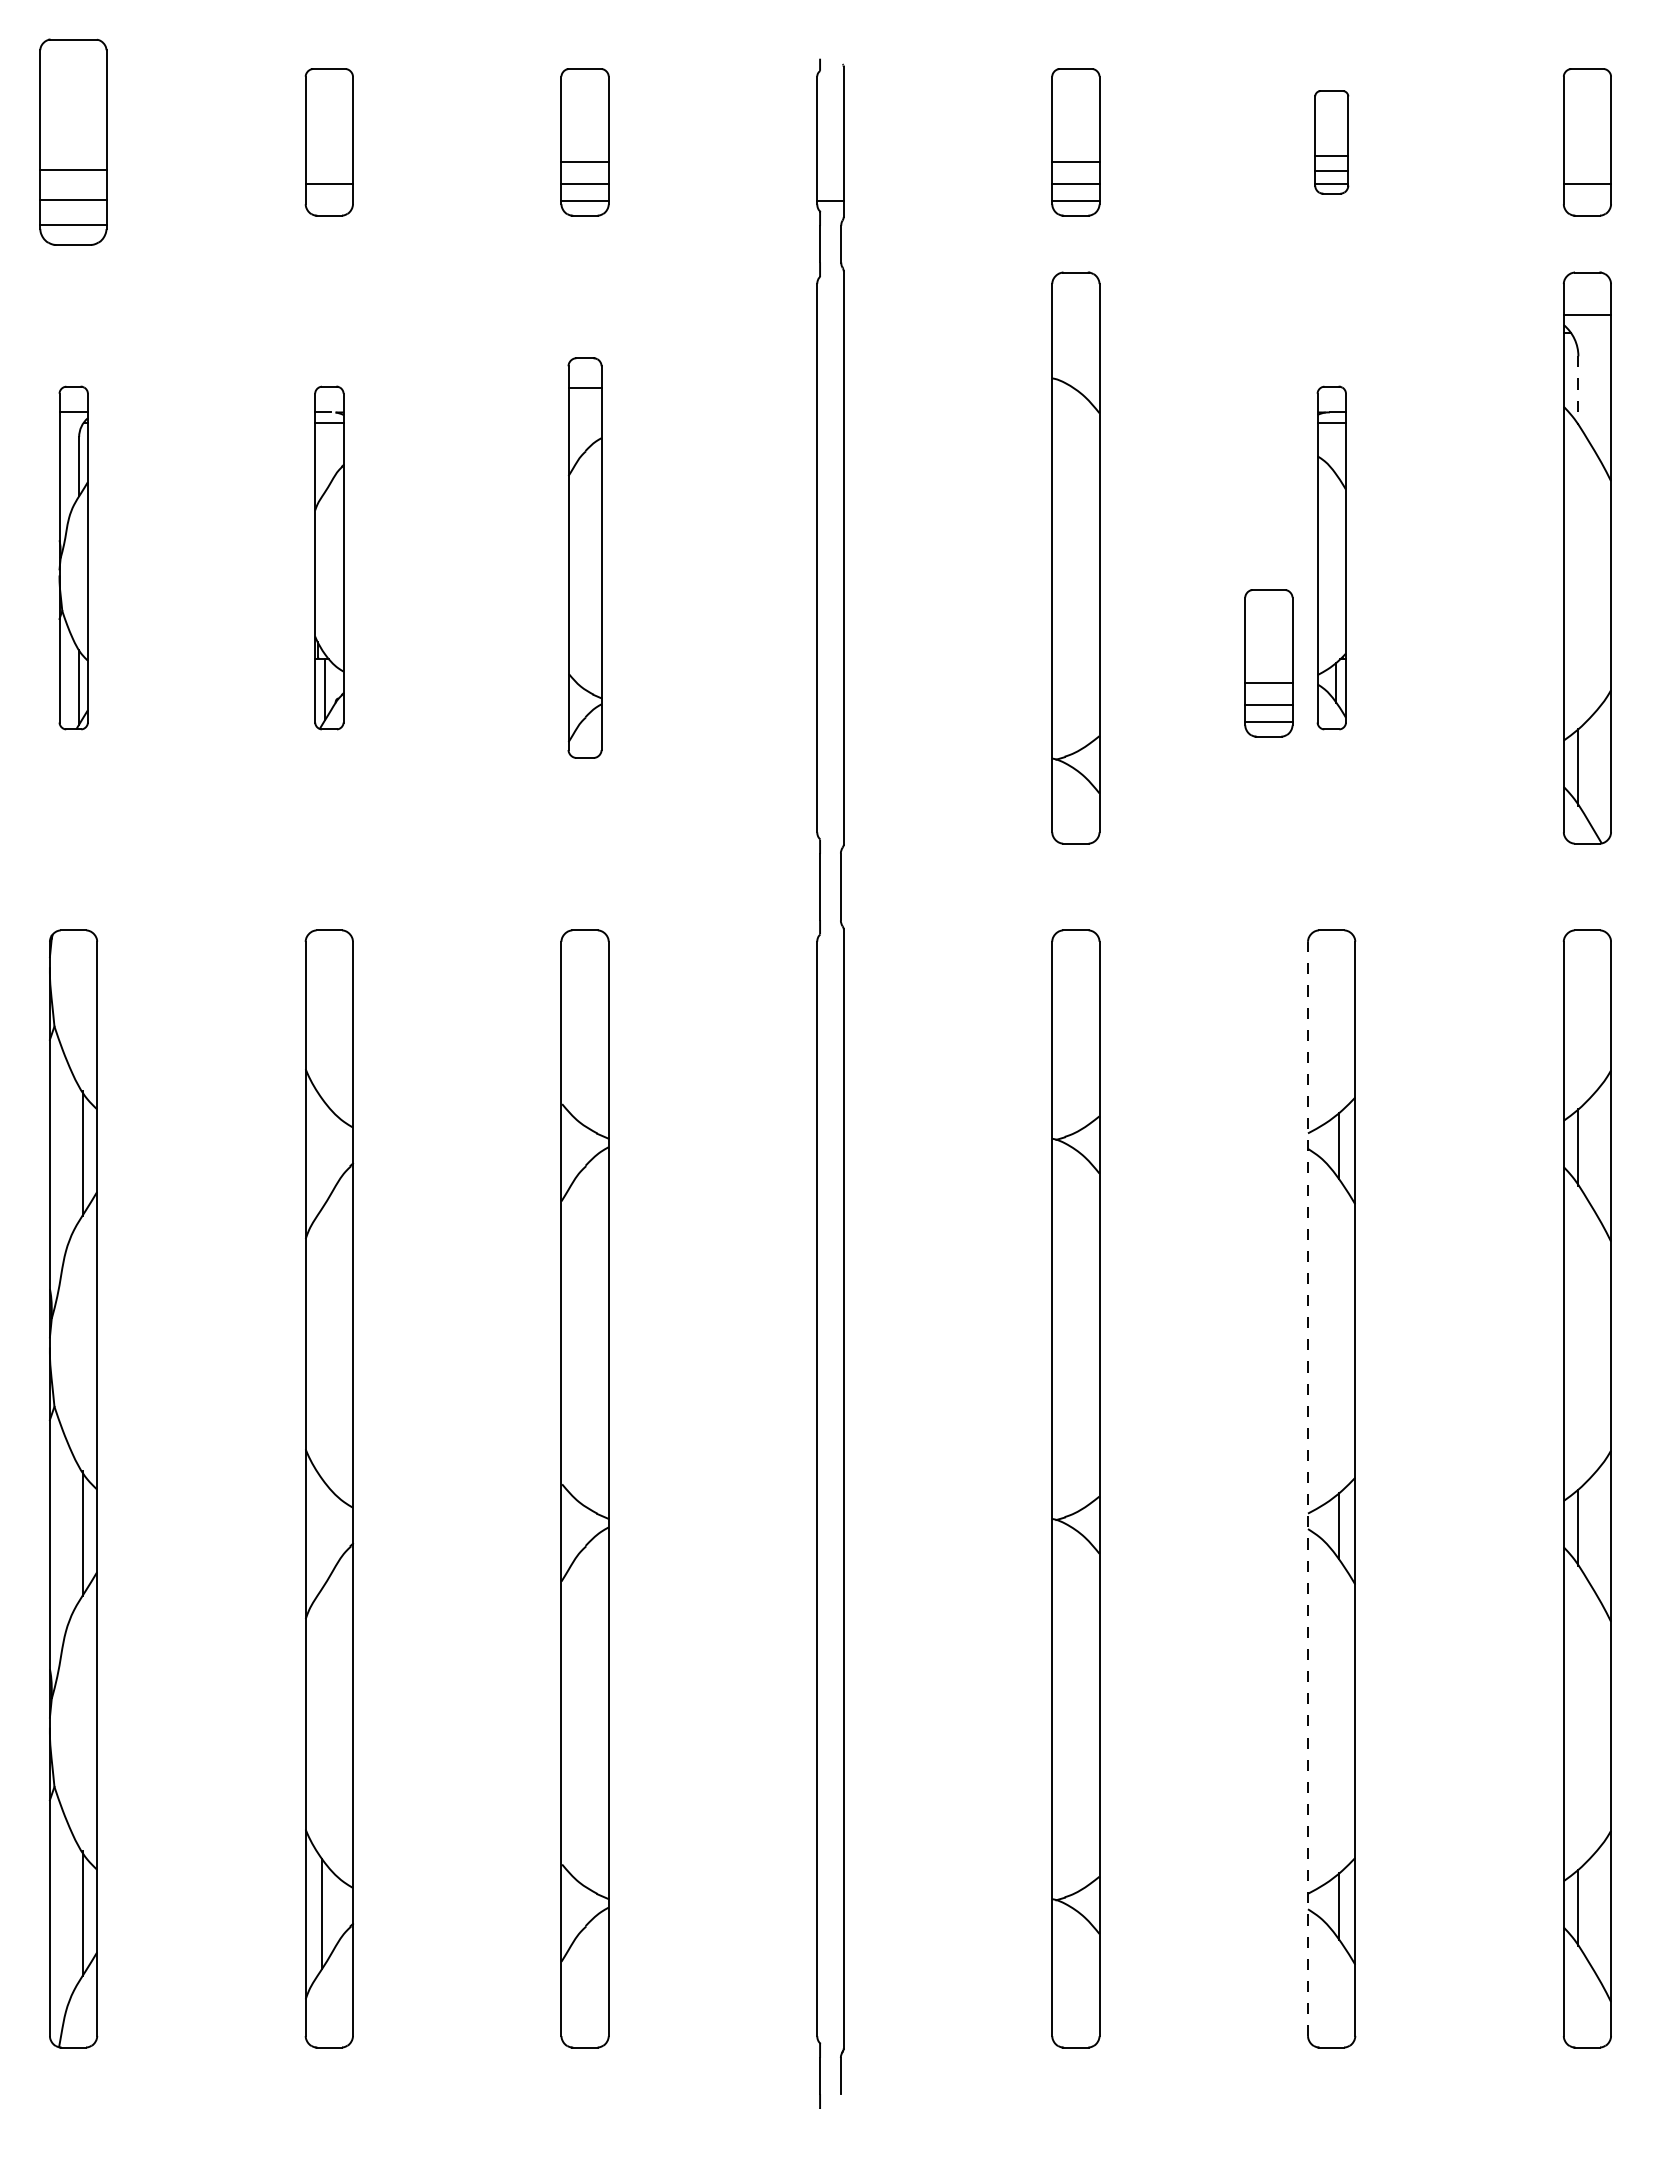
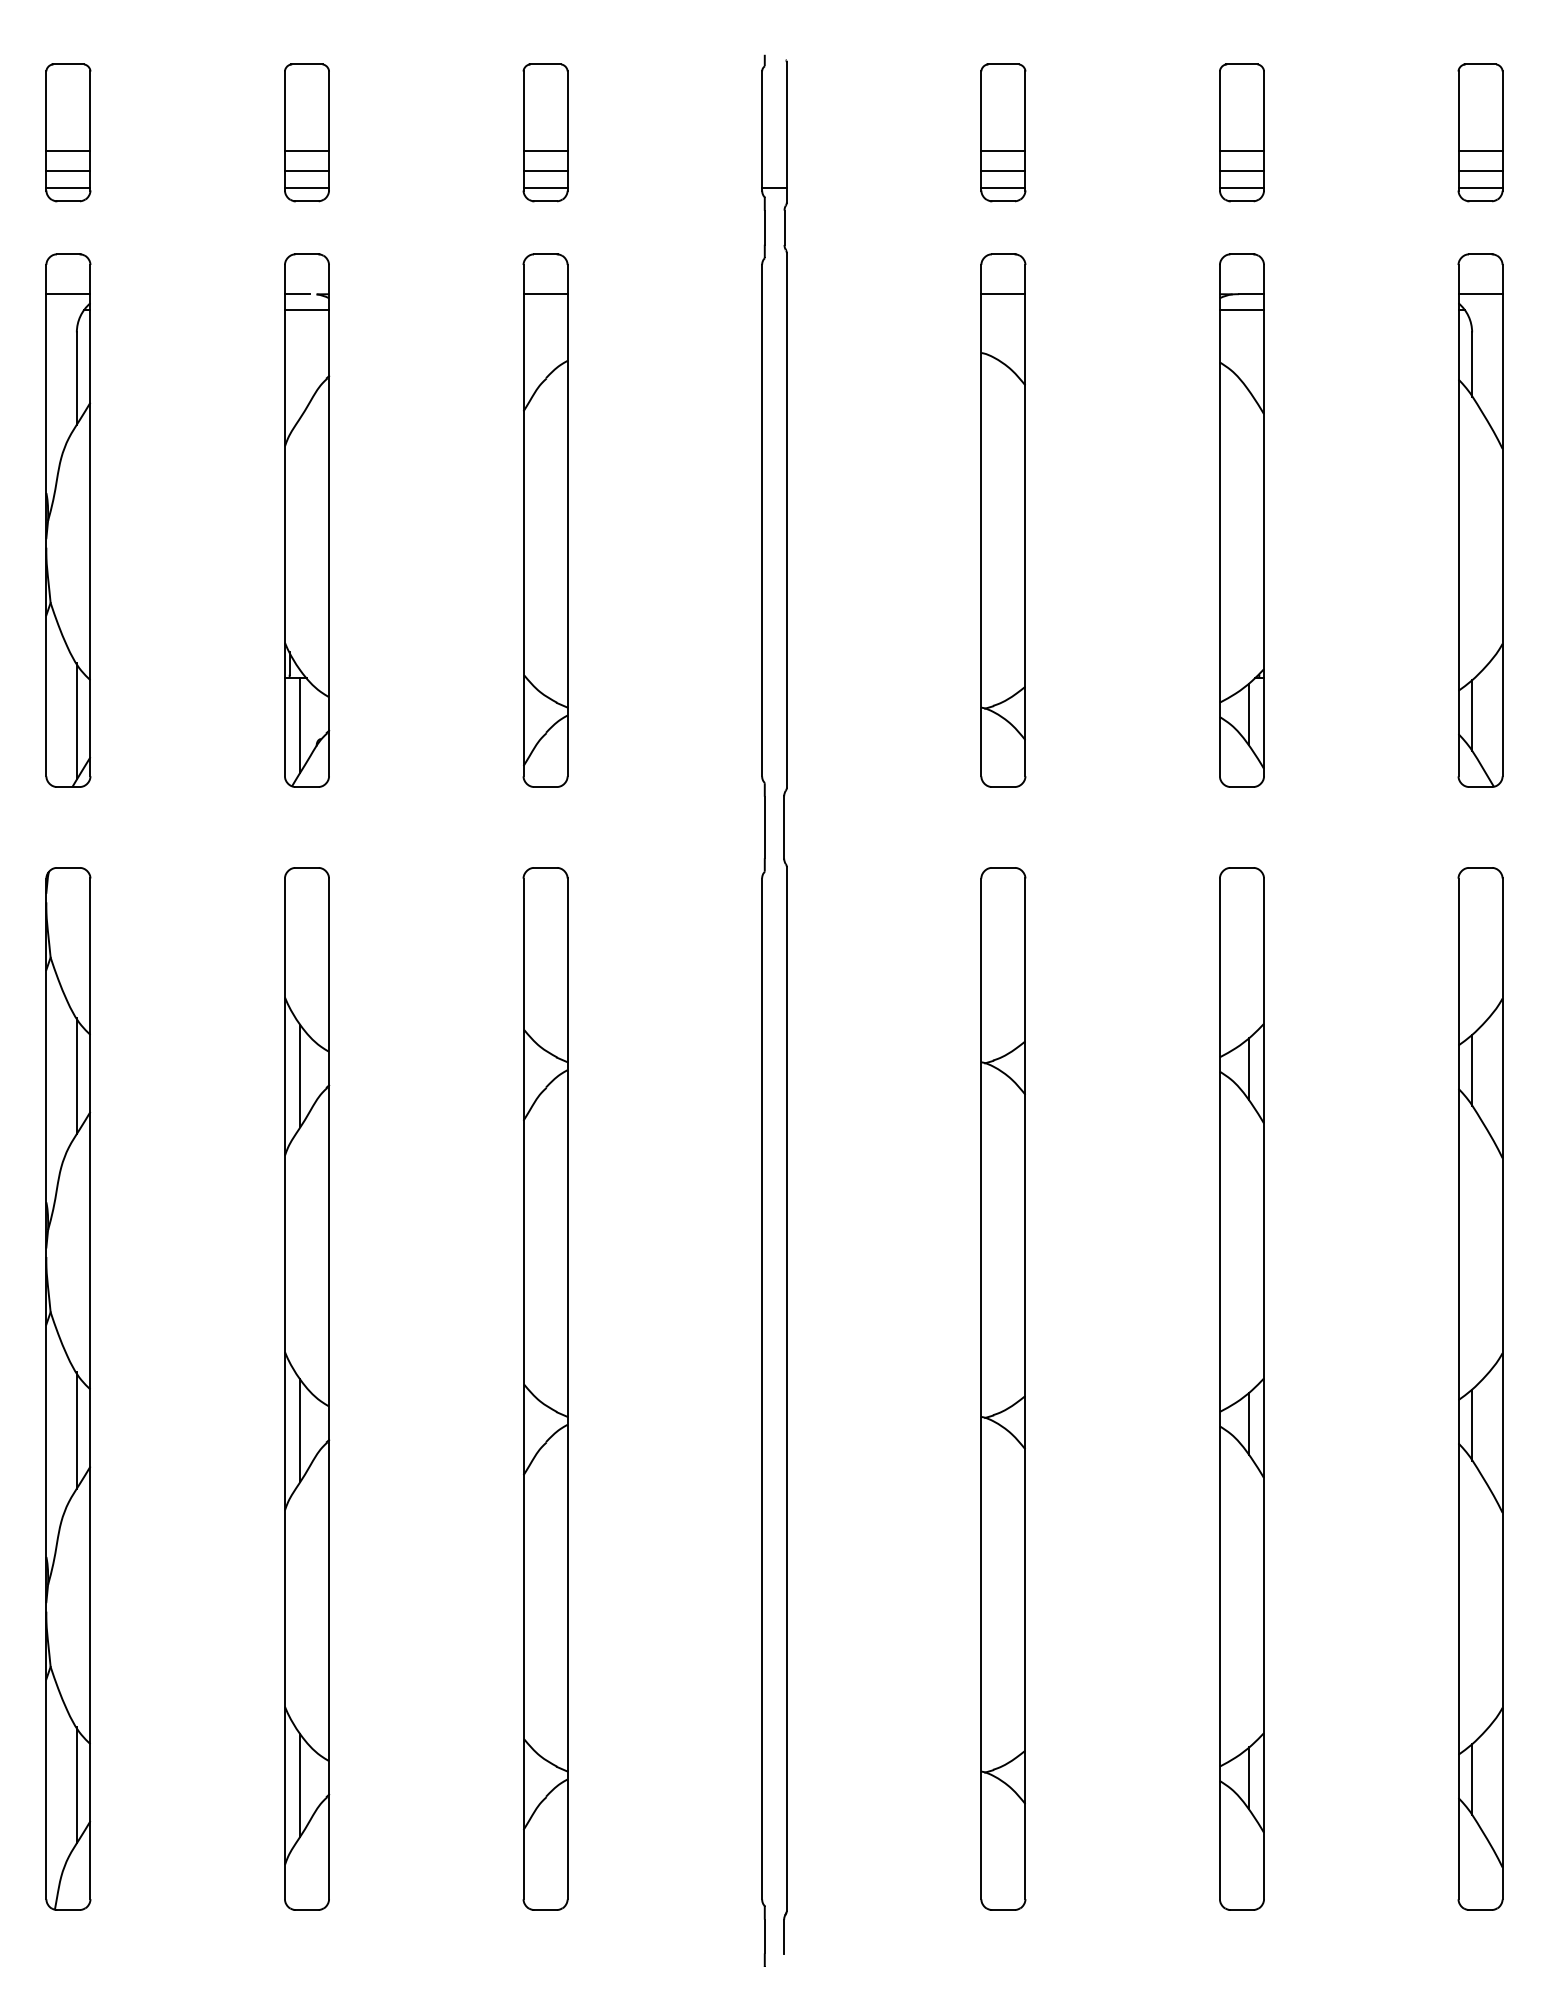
part: (73, 142) -> (68, 132), size x0.71
part: (1331, 142) -> (1241, 132), size x1.43
line: (328, 162) -> (306, 151), added
line: (1587, 162) -> (1480, 151), added
line: (328, 201) -> (306, 188), added
line: (1587, 201) -> (1480, 188), added
line: (1075, 315) -> (1003, 294), added
line: (1578, 391) -> (1472, 365), dashed -> solid
part: (73, 557) -> (68, 520), size x1.67
part: (329, 557) -> (307, 520), size x1.67
part: (584, 557) -> (545, 520), size x1.43
part: (1331, 557) -> (1241, 520), size x1.67
part: (1268, 663) -> (1183, 618), removed
line: (322, 1153) -> (300, 1076), added
line: (1308, 1488) -> (1220, 1388), dashed -> solid
line: (322, 1533) -> (300, 1430), added

